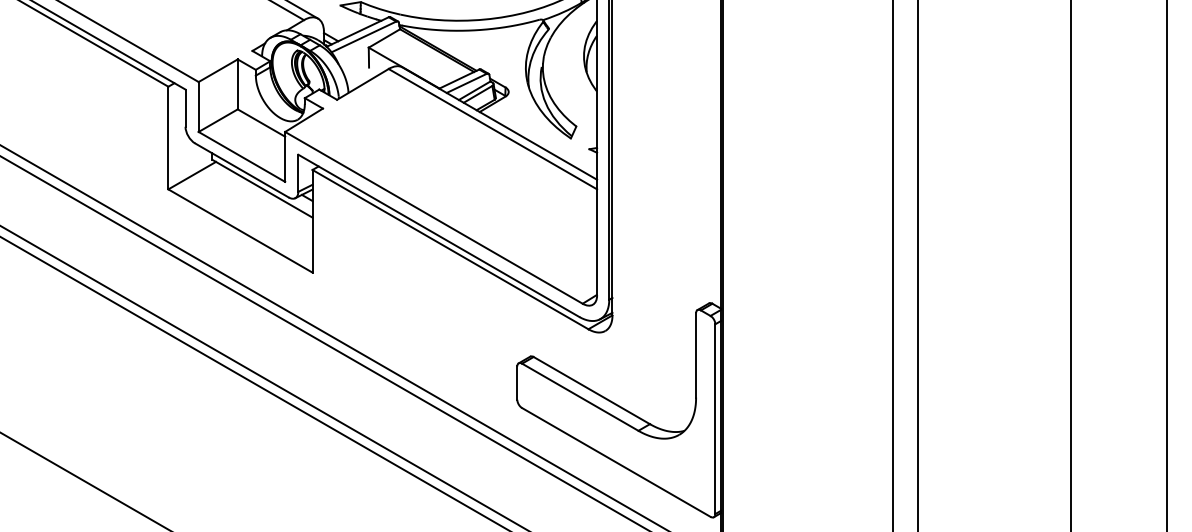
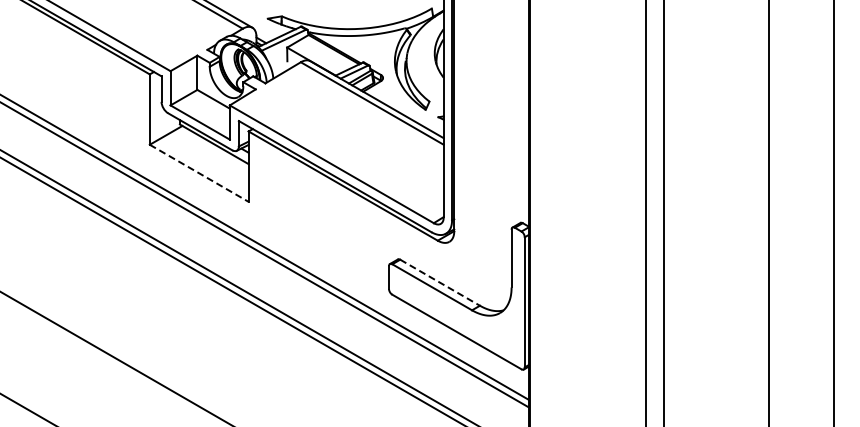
line: (240, 231) -> (199, 173), solid -> dashed
line: (592, 390) -> (440, 282), solid -> dashed

